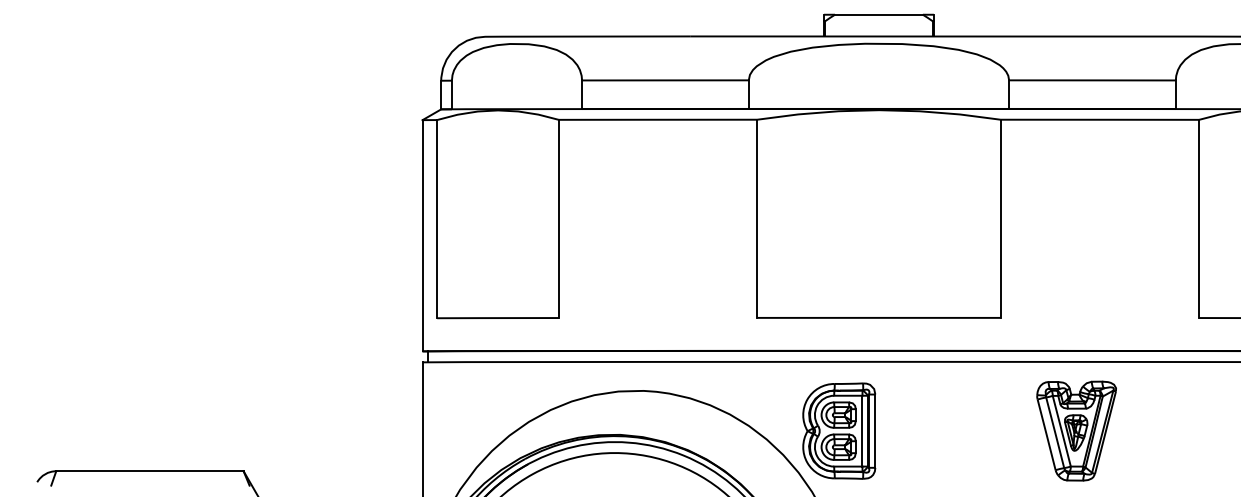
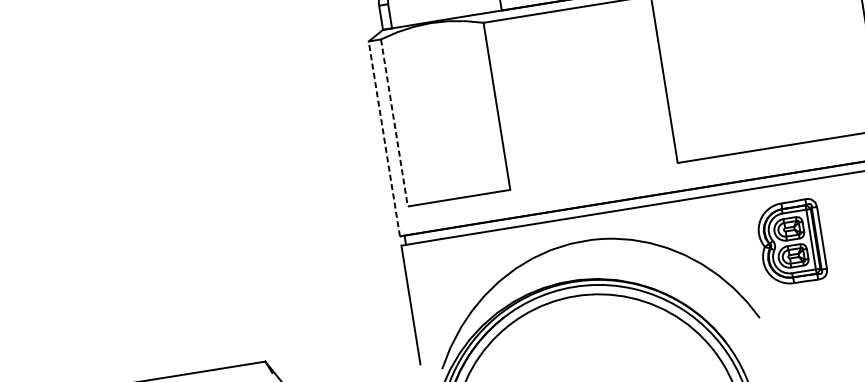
line: (437, 219) -> (394, 123), solid -> dashed
line: (422, 235) -> (384, 138), solid -> dashed
part: (839, 430) -> (791, 242), moved

